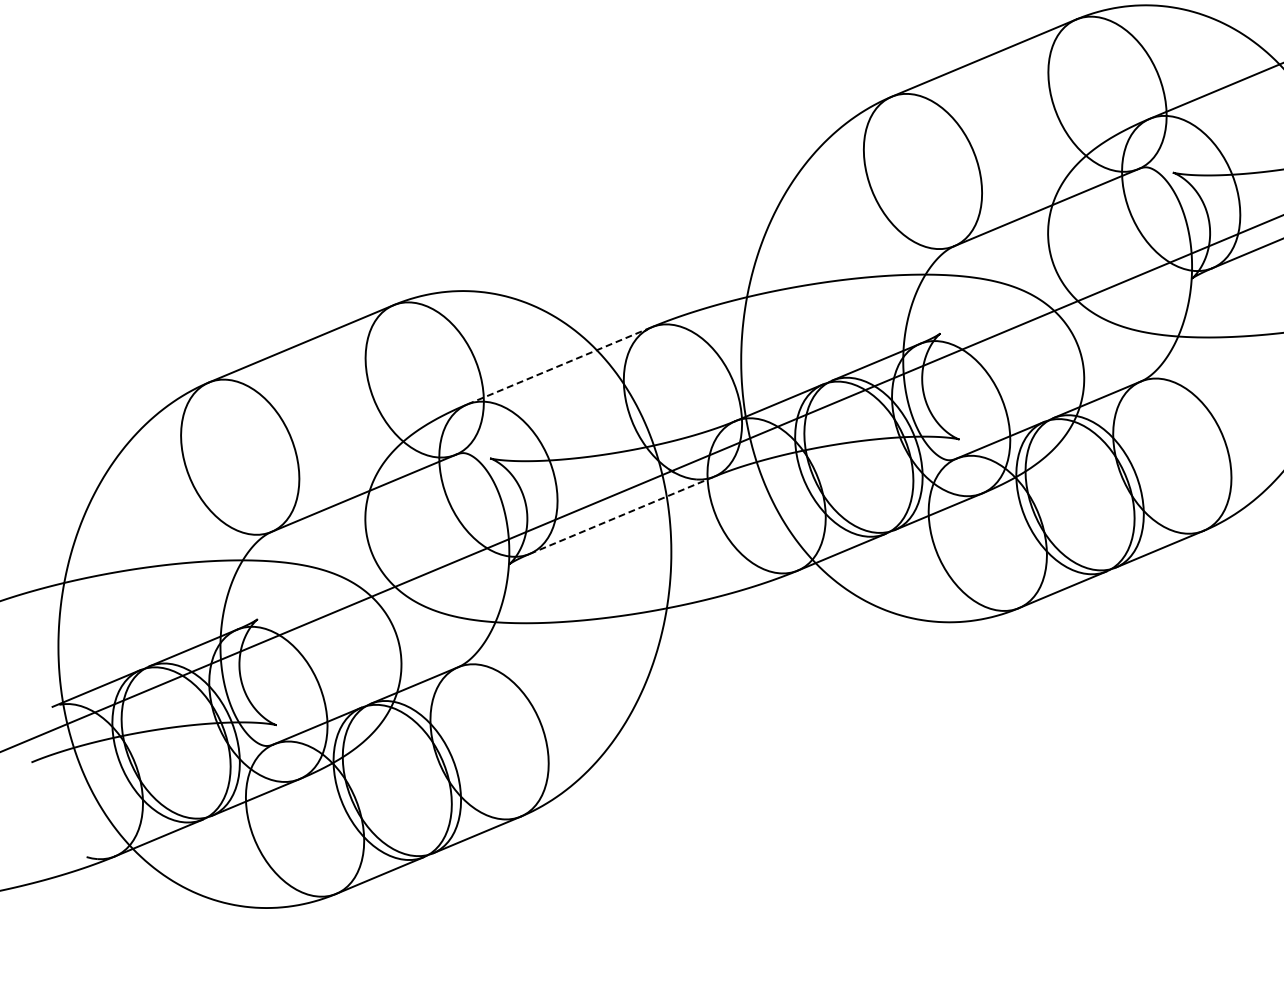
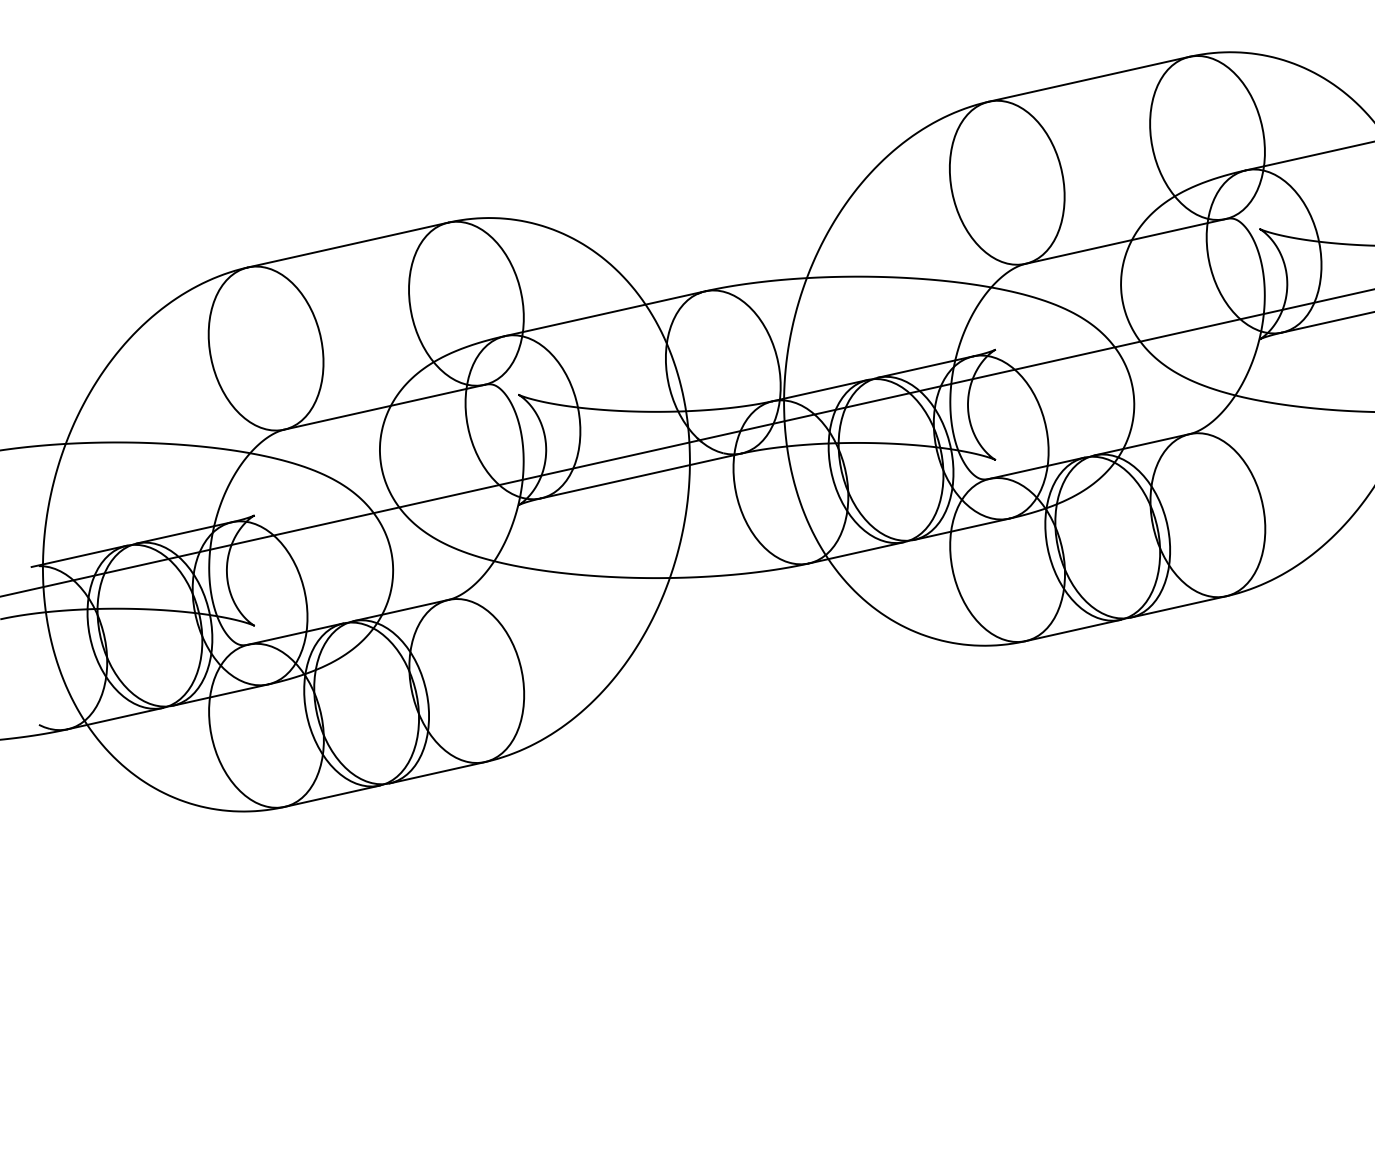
line: (558, 365) -> (604, 313), dashed -> solid
line: (622, 514) -> (641, 475), dashed -> solid

